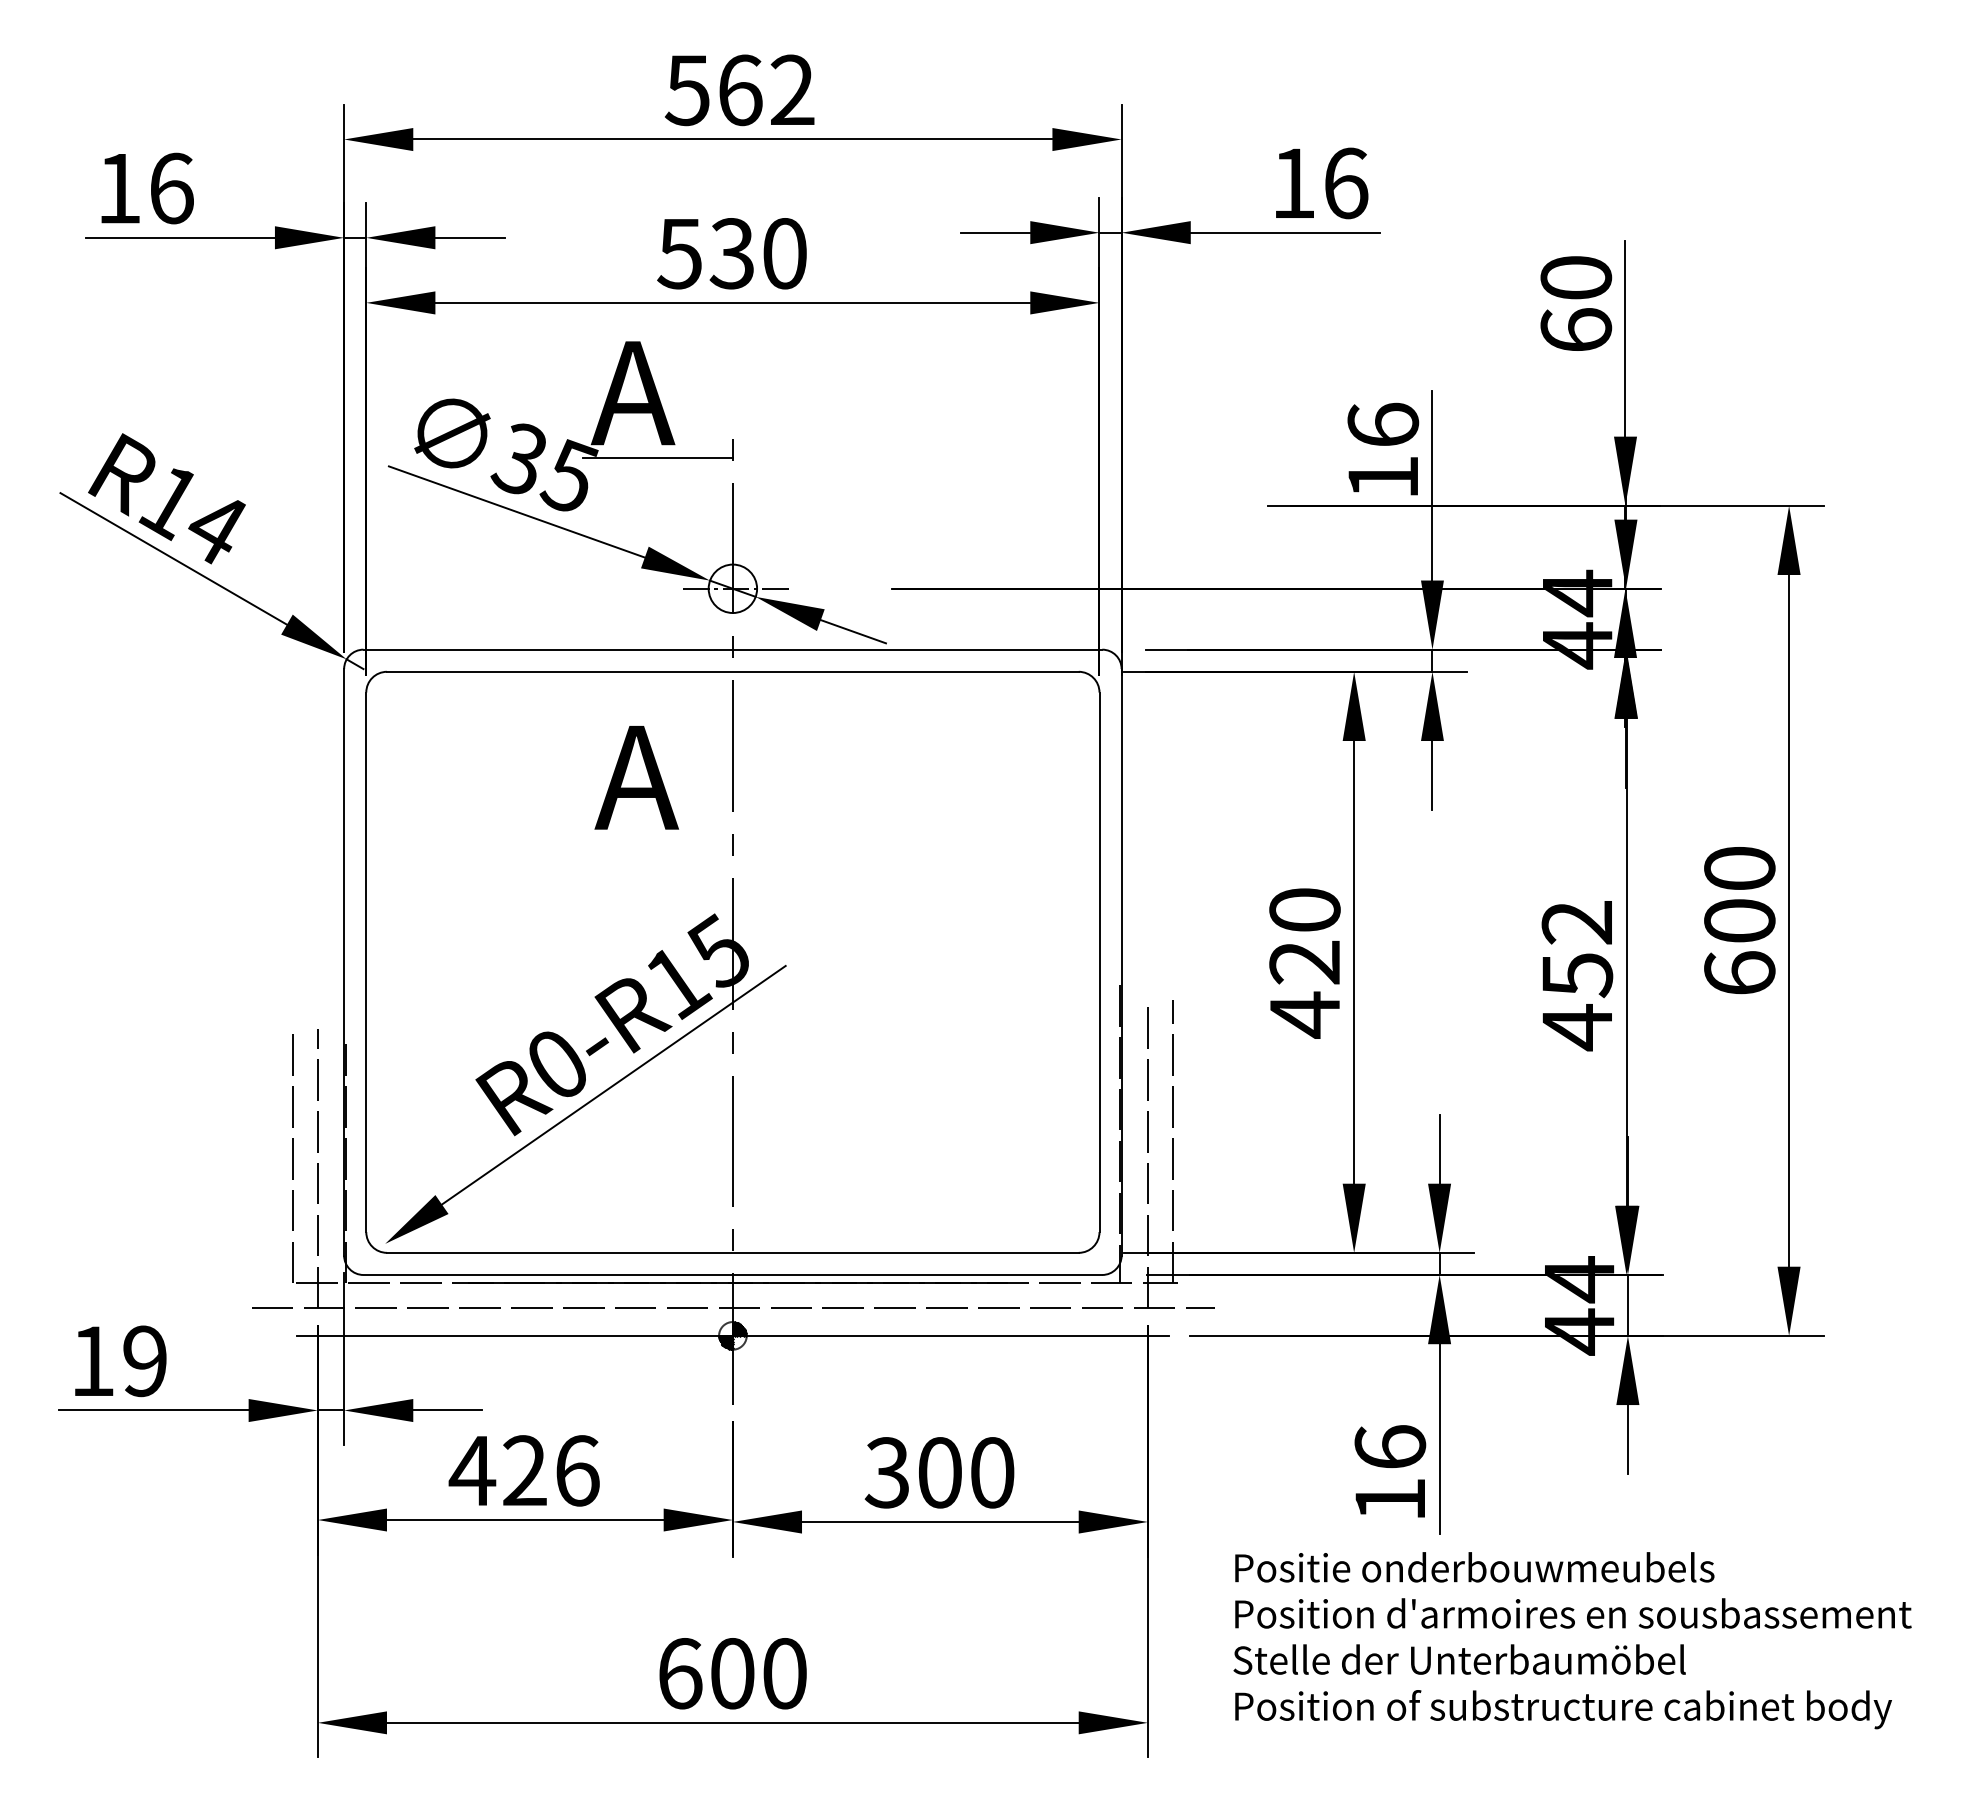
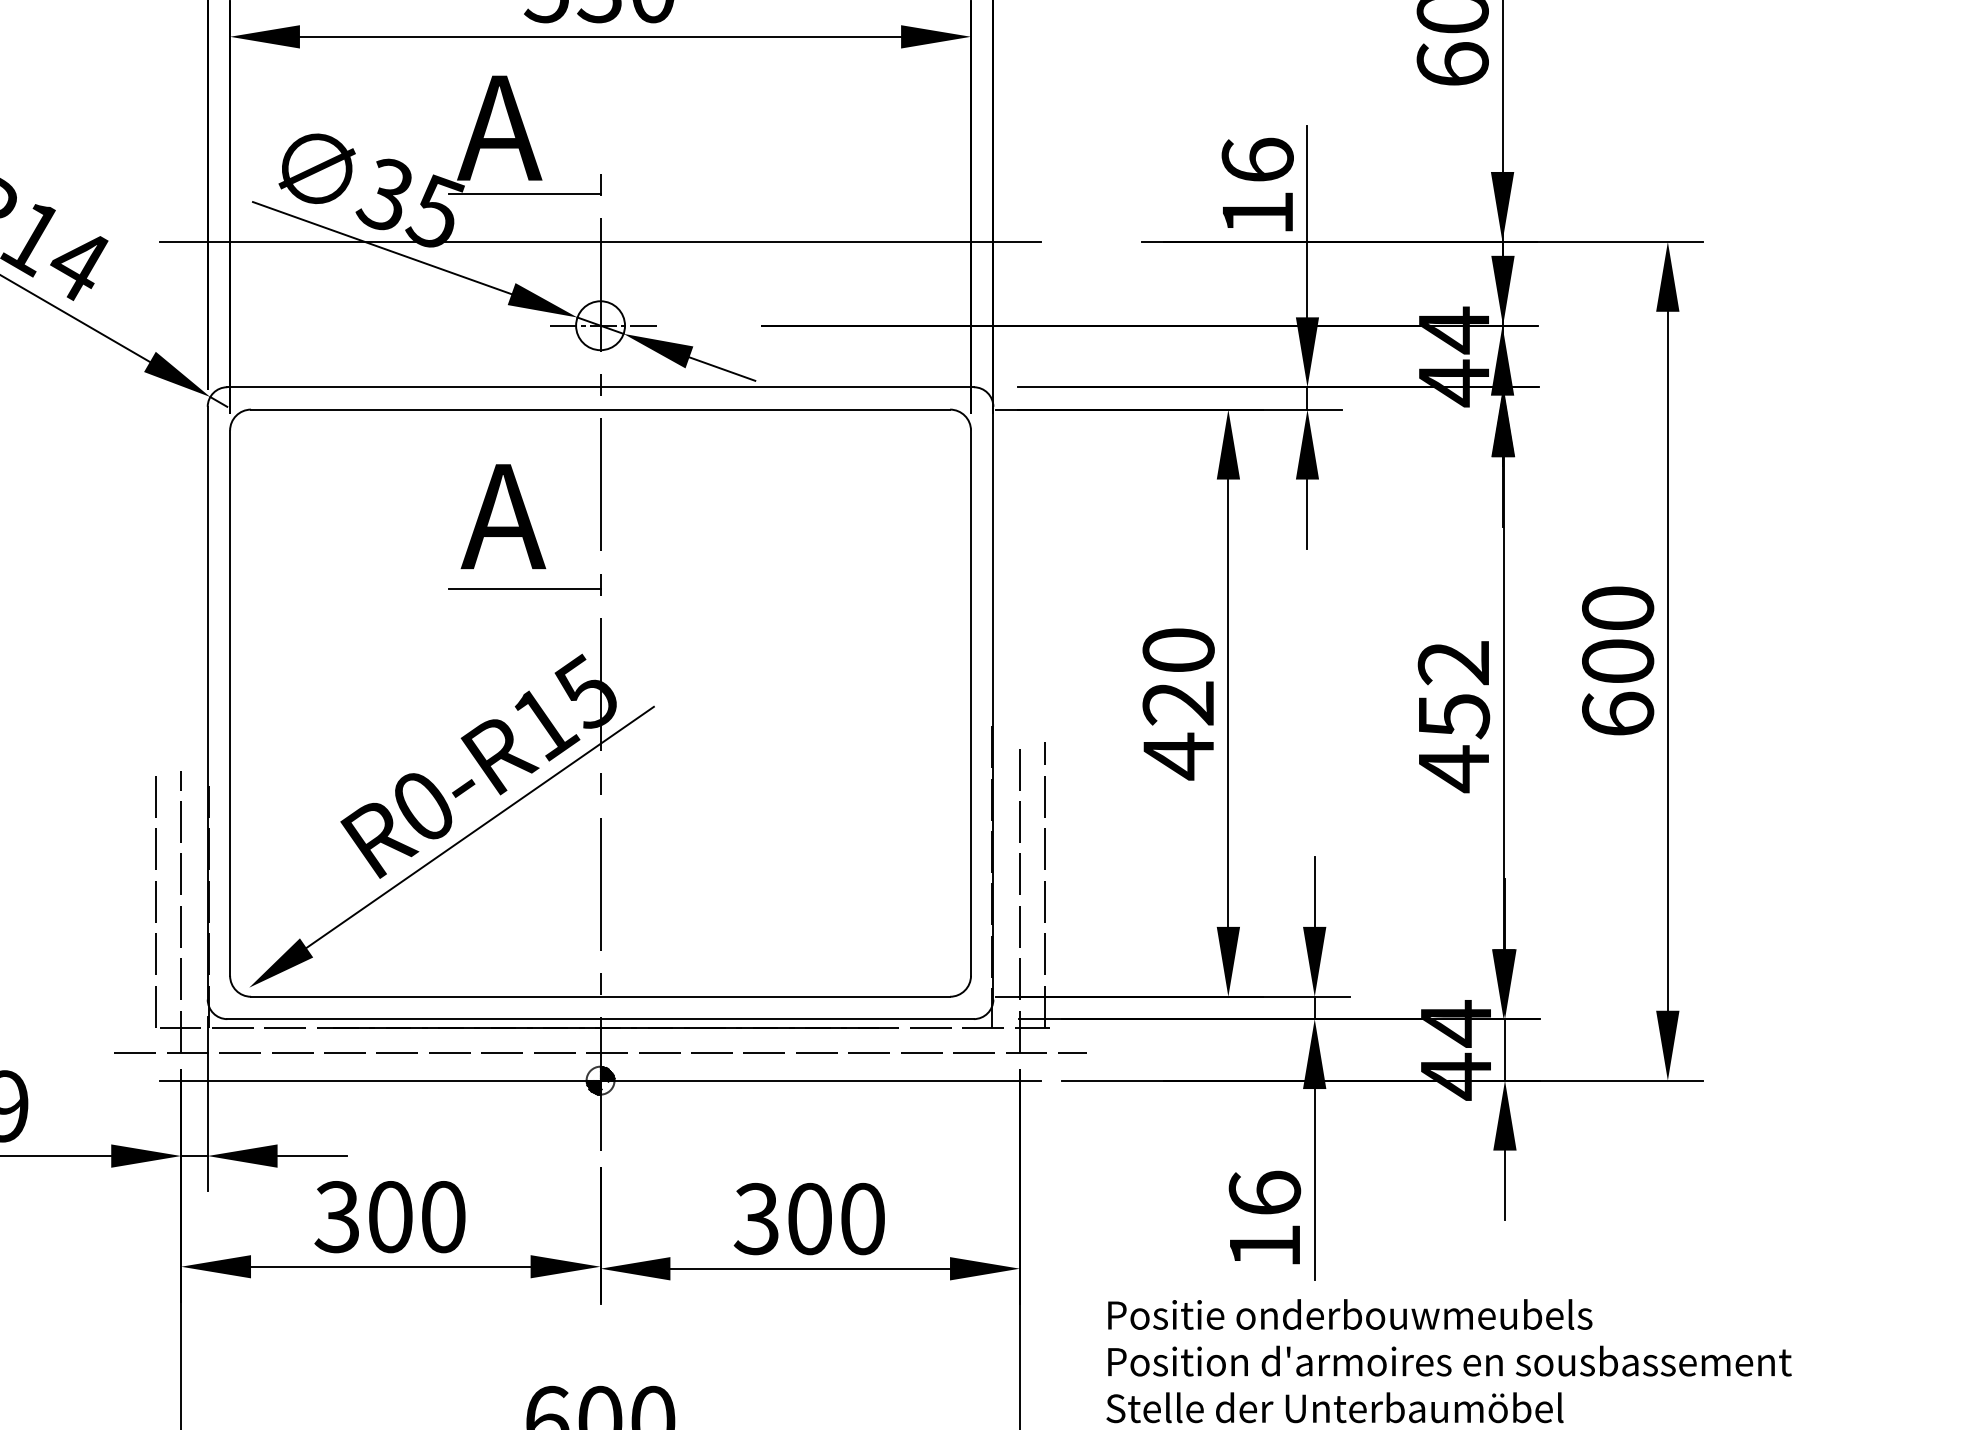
line: (732, 505) -> (600, 241), added
line: (657, 849) -> (524, 589), added
text: (523, 1470) -> (388, 1216), 426 -> 300

